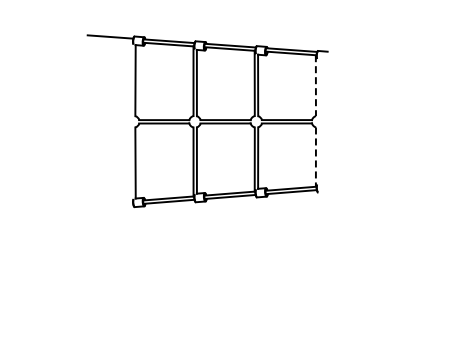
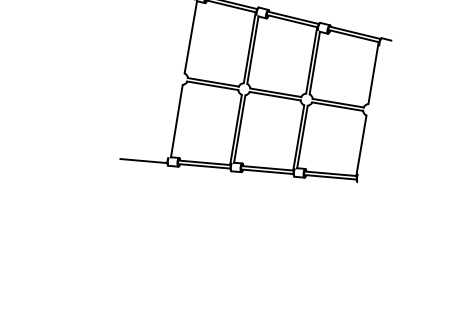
line: (315, 86) -> (372, 73), dashed -> solid
line: (315, 157) -> (360, 146), dashed -> solid
line: (110, 206) -> (143, 161), added

